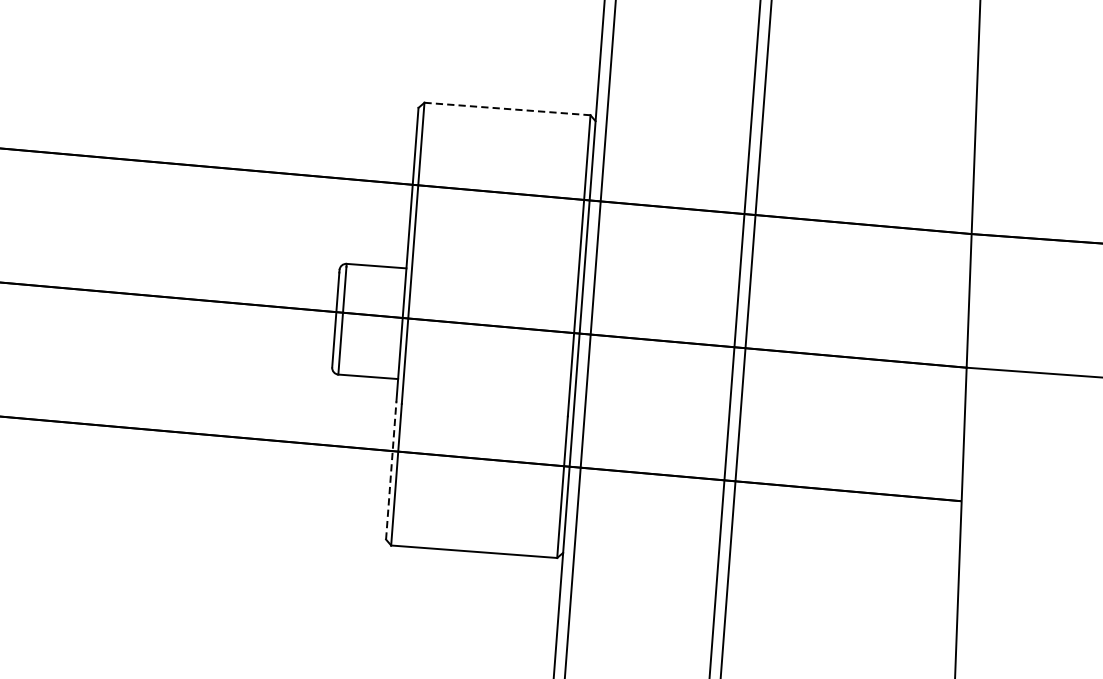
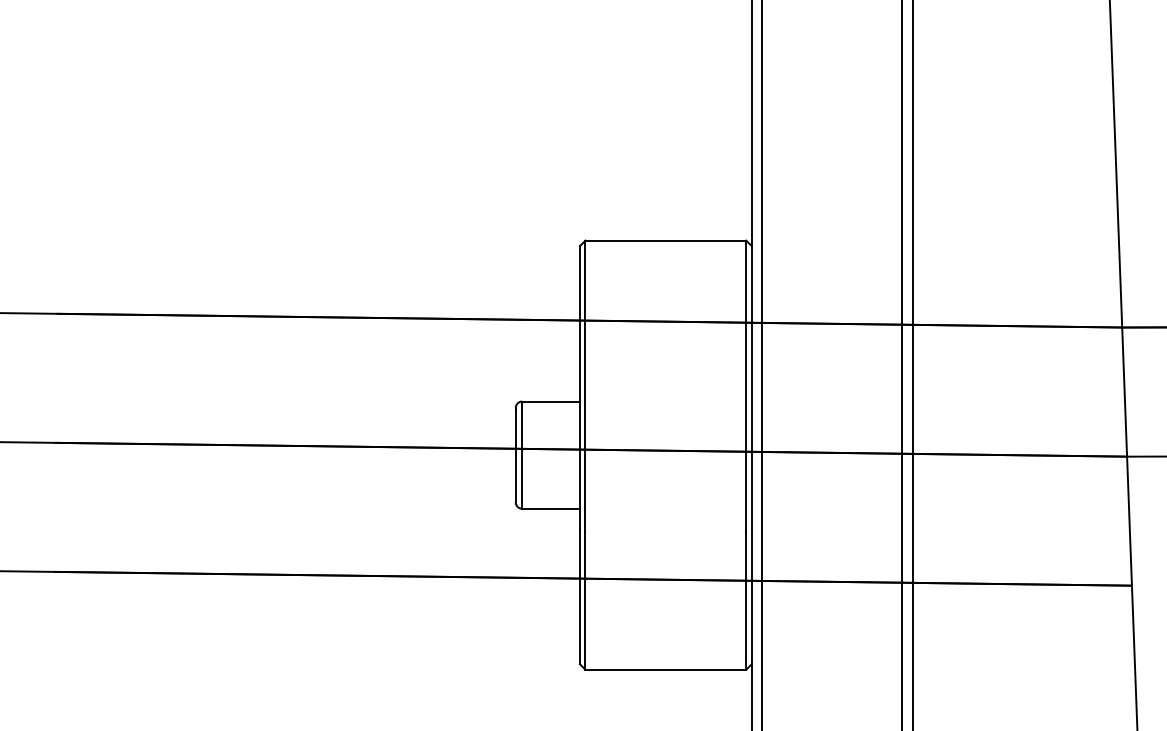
line: (508, 108) -> (666, 240), dashed -> solid
line: (391, 470) -> (580, 597), dashed -> solid

